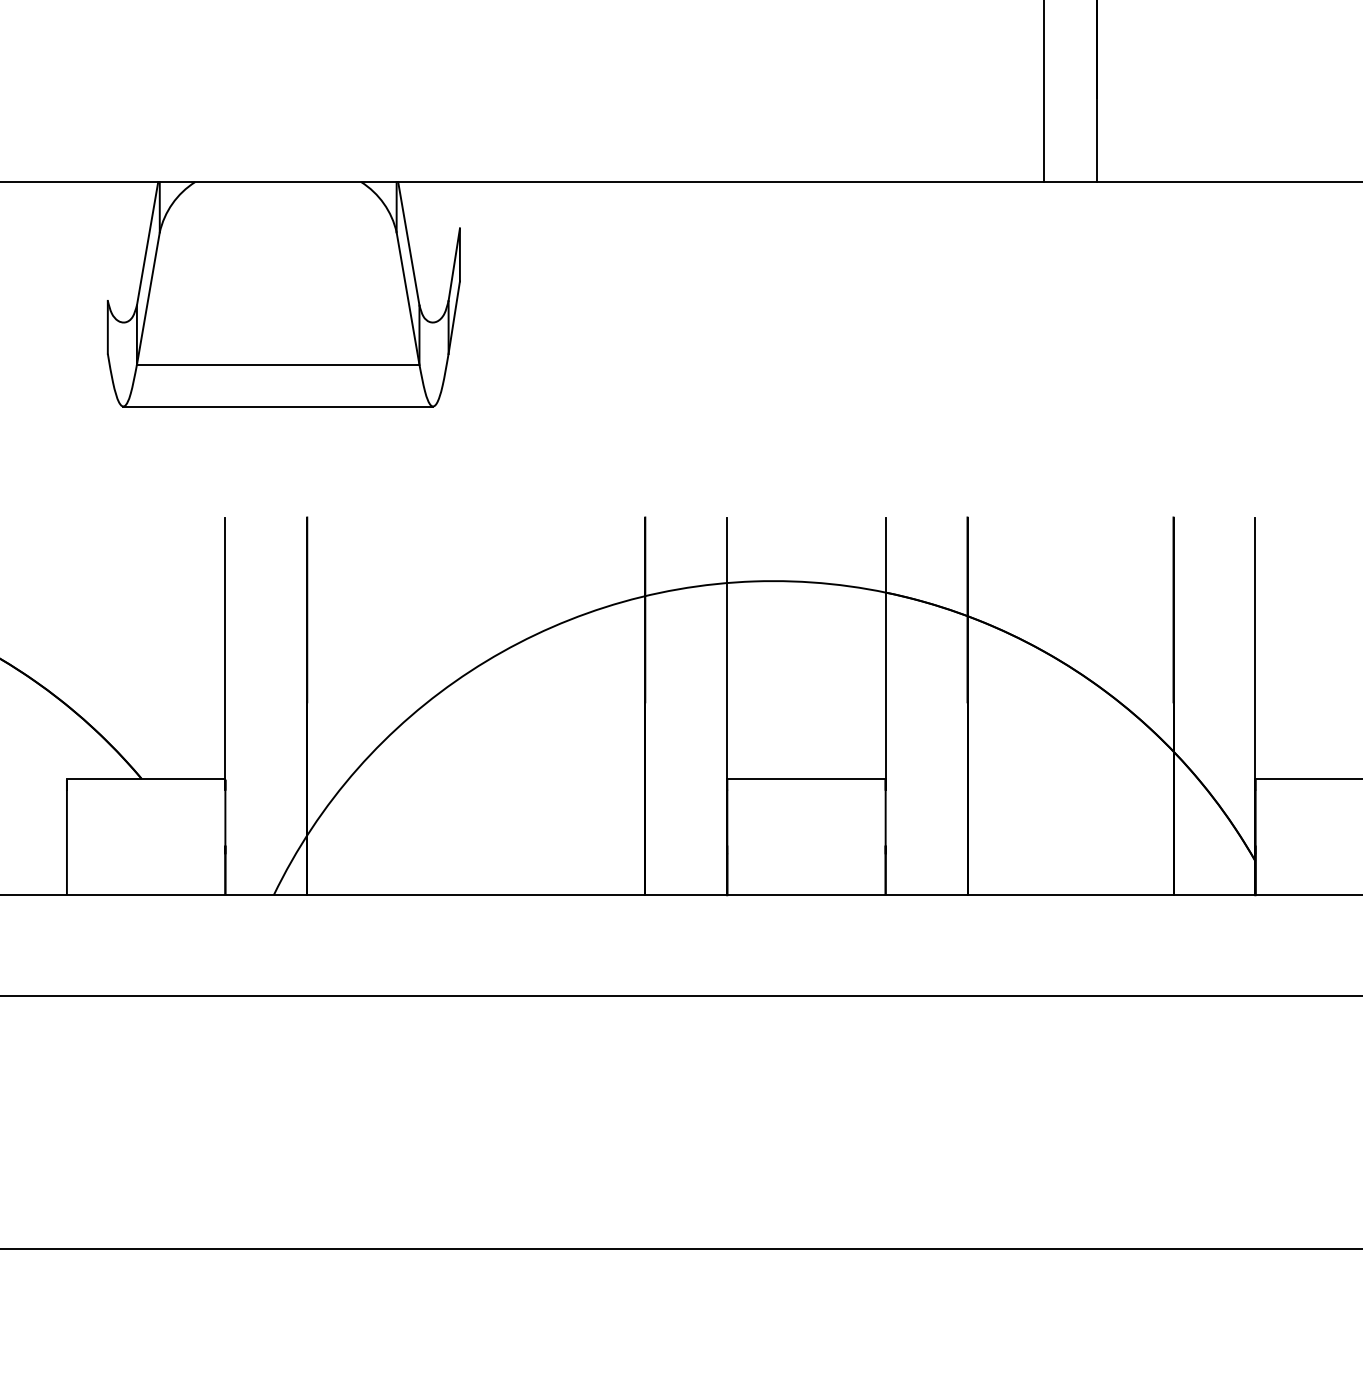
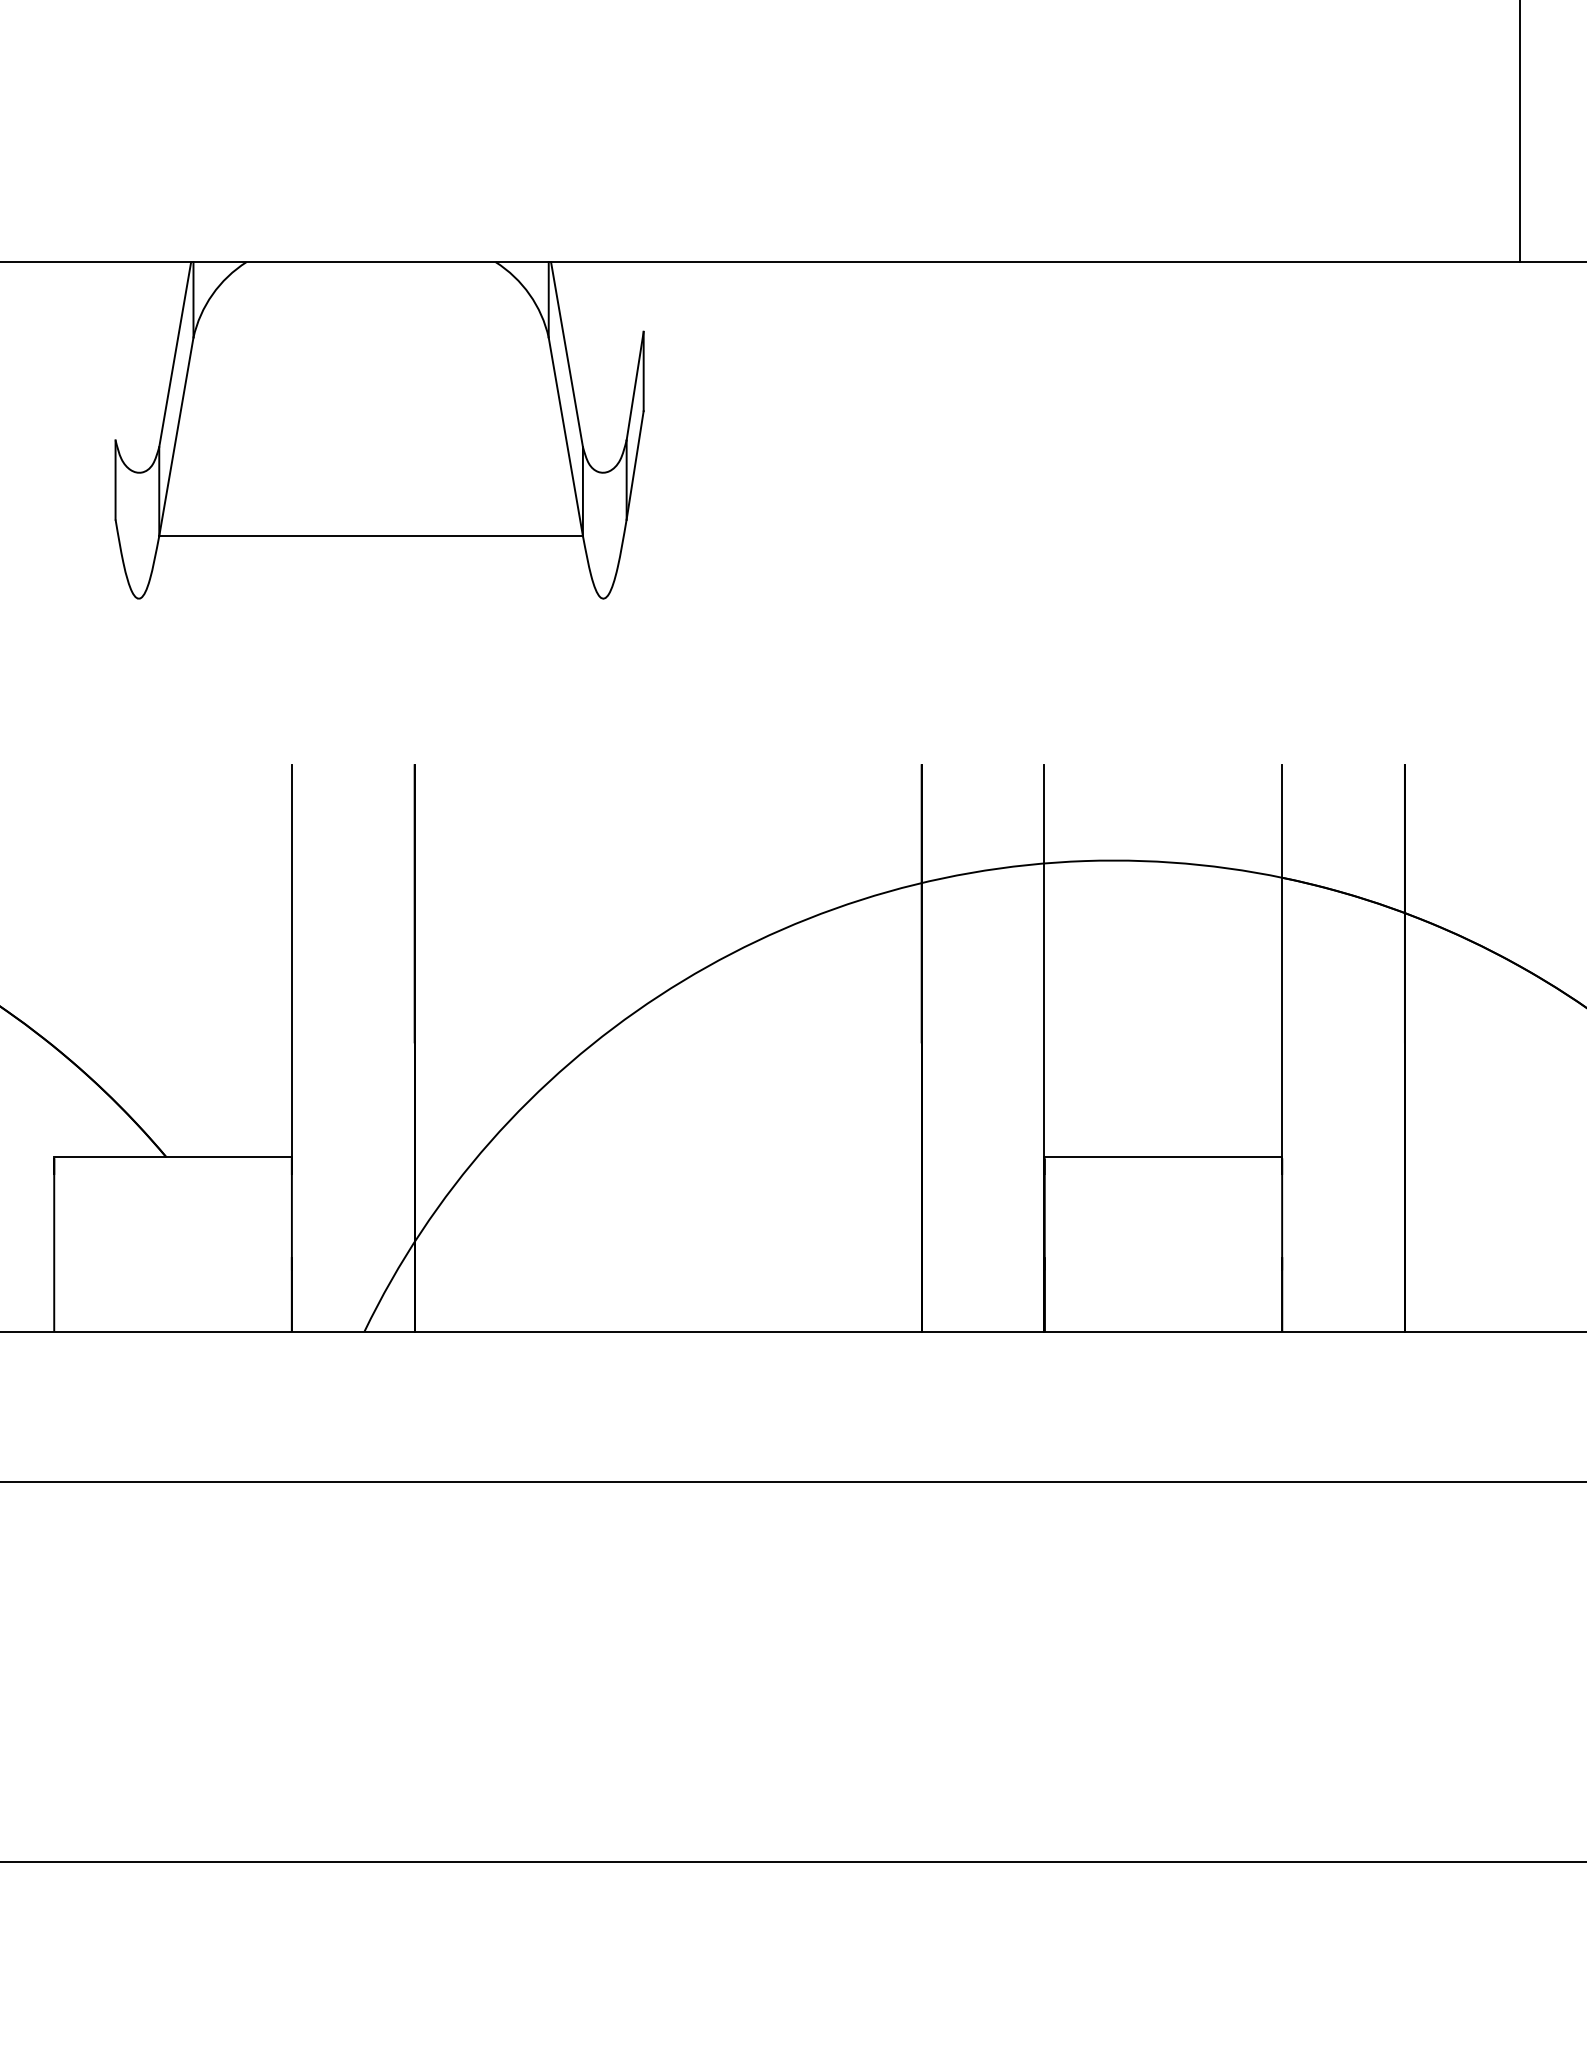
line: (278, 406) -> (371, 598), removed

